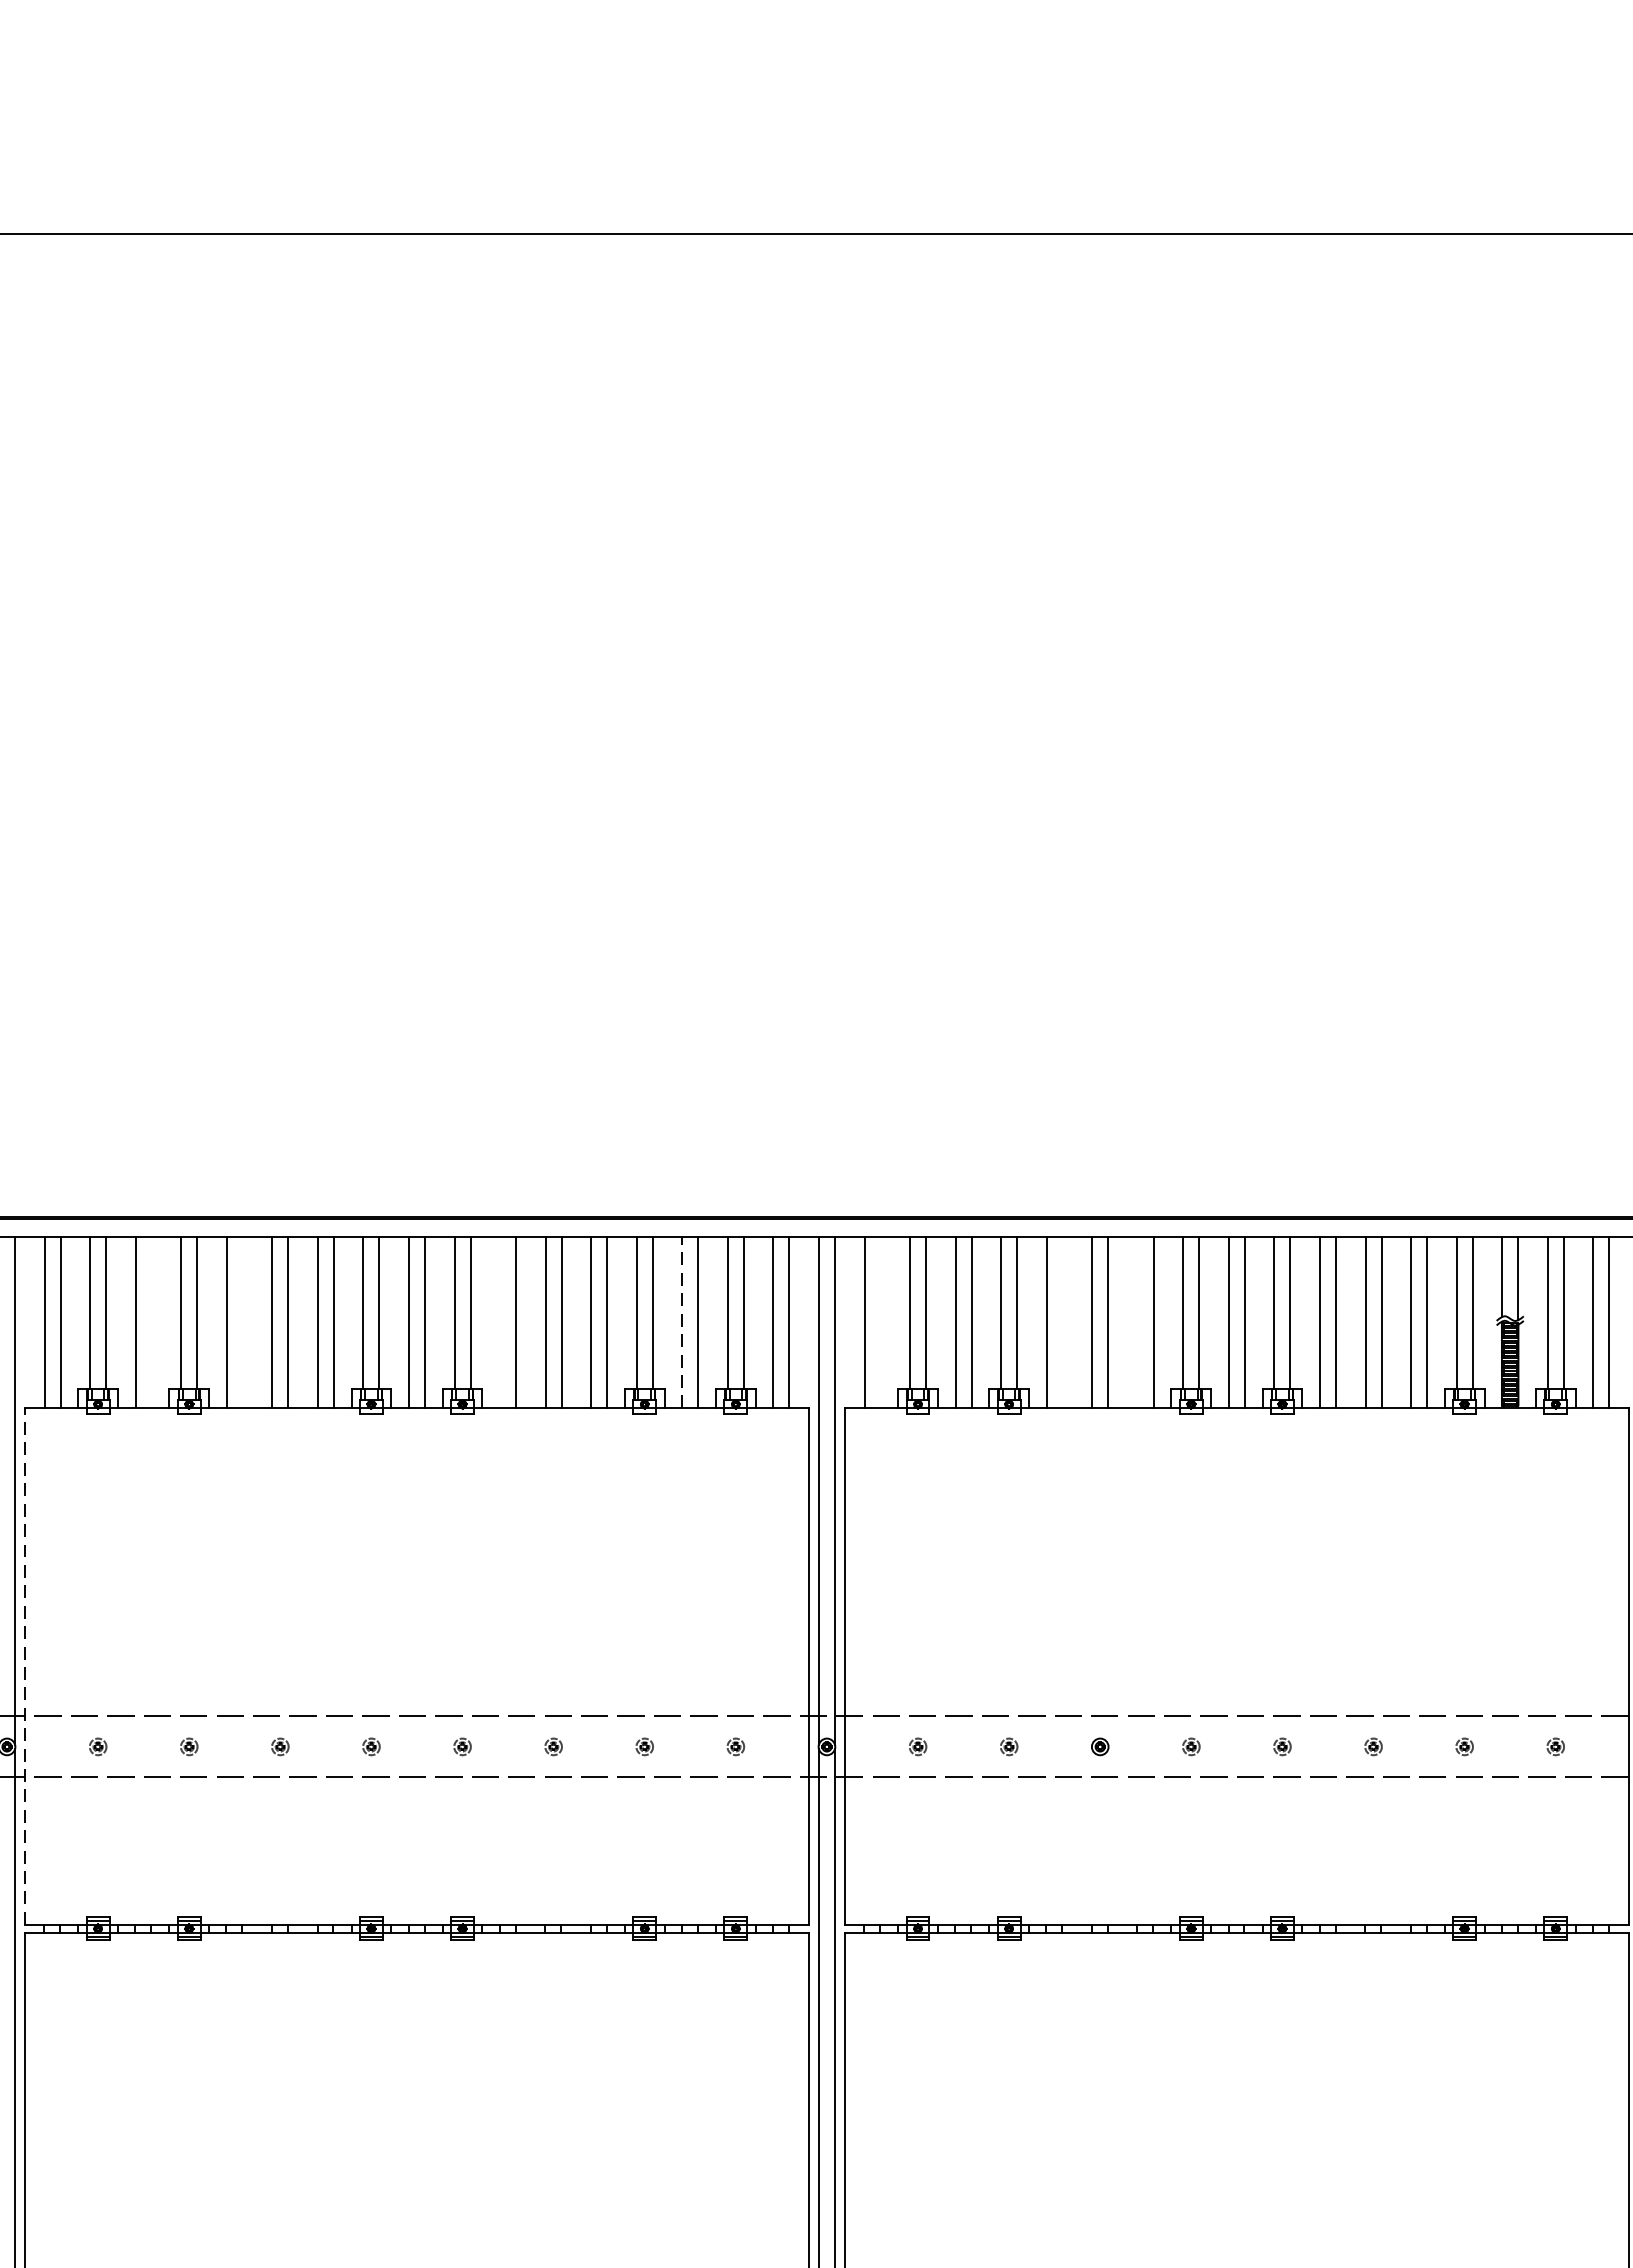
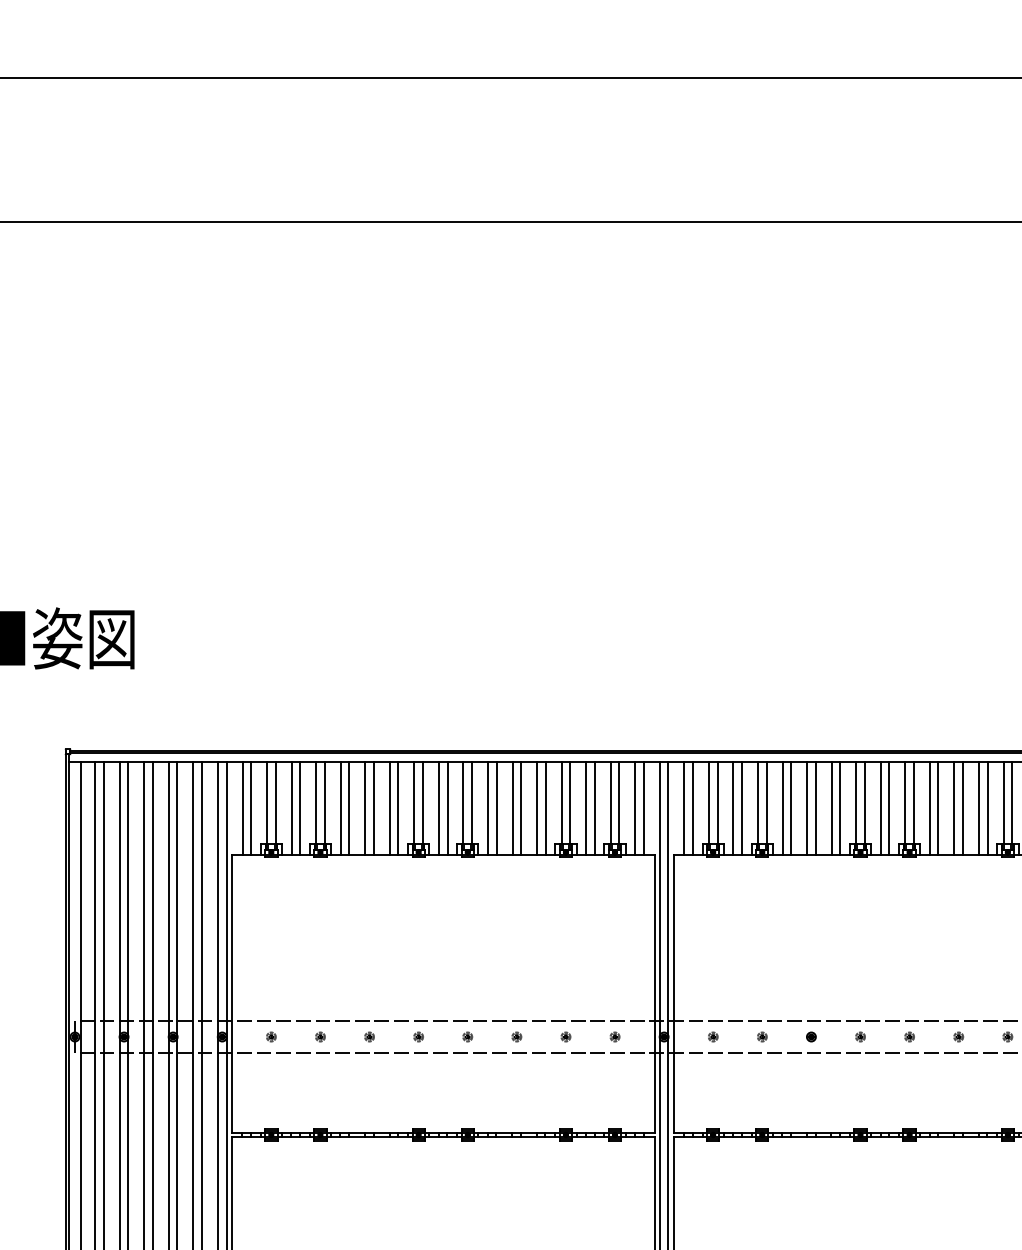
line: (152, 1321) -> (300, 807), added
line: (243, 1321) -> (349, 807), added
line: (501, 1321) -> (488, 807), added
line: (682, 1321) -> (586, 807), dashed -> solid
line: (879, 1321) -> (692, 807), added
line: (1063, 1321) -> (791, 807), added
line: (1137, 1321) -> (831, 807), added
line: (24, 1666) -> (231, 993), dashed -> solid

